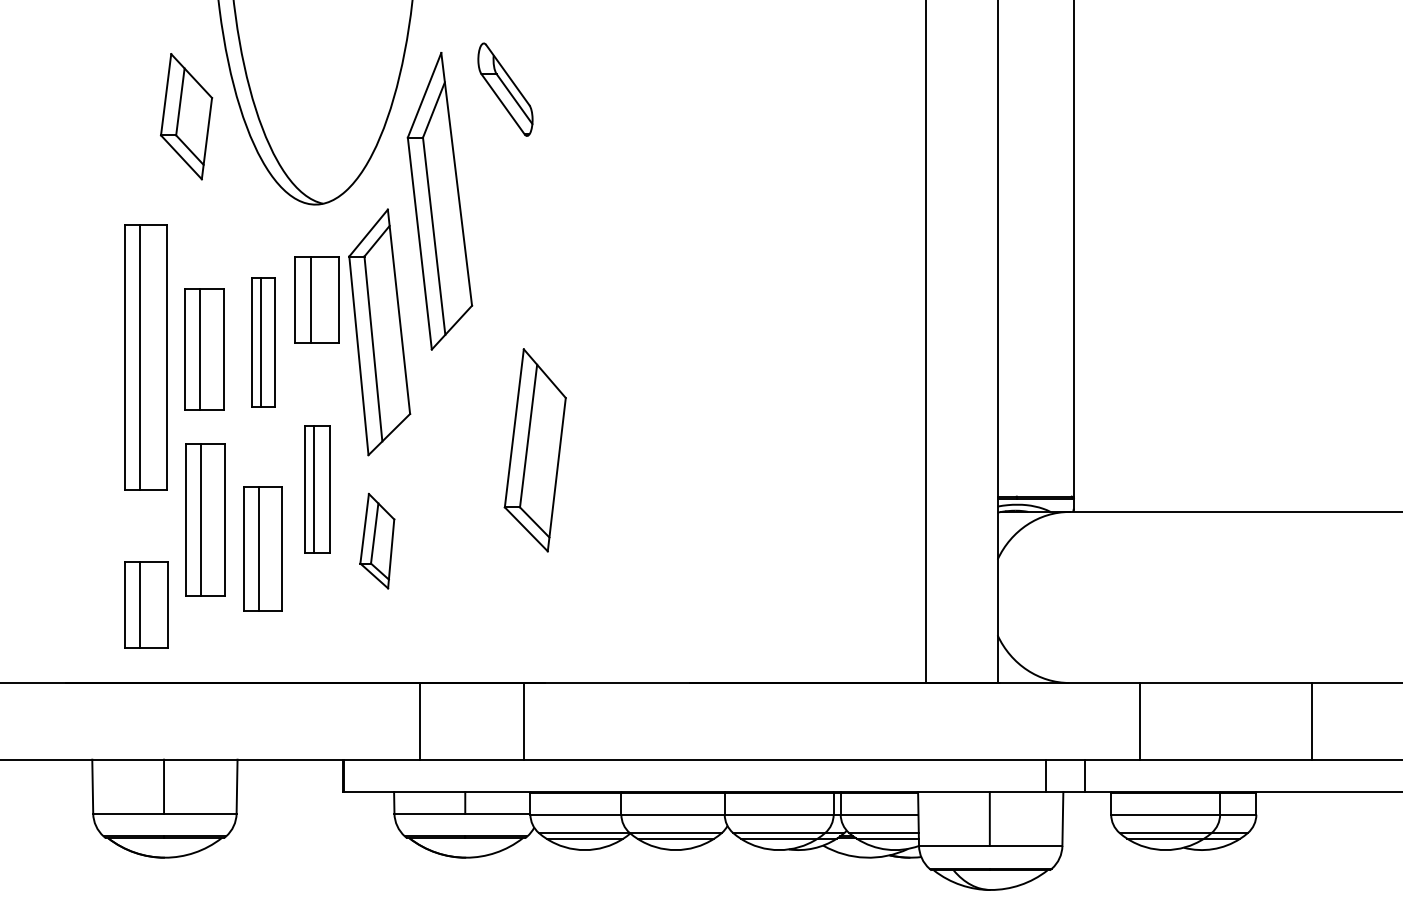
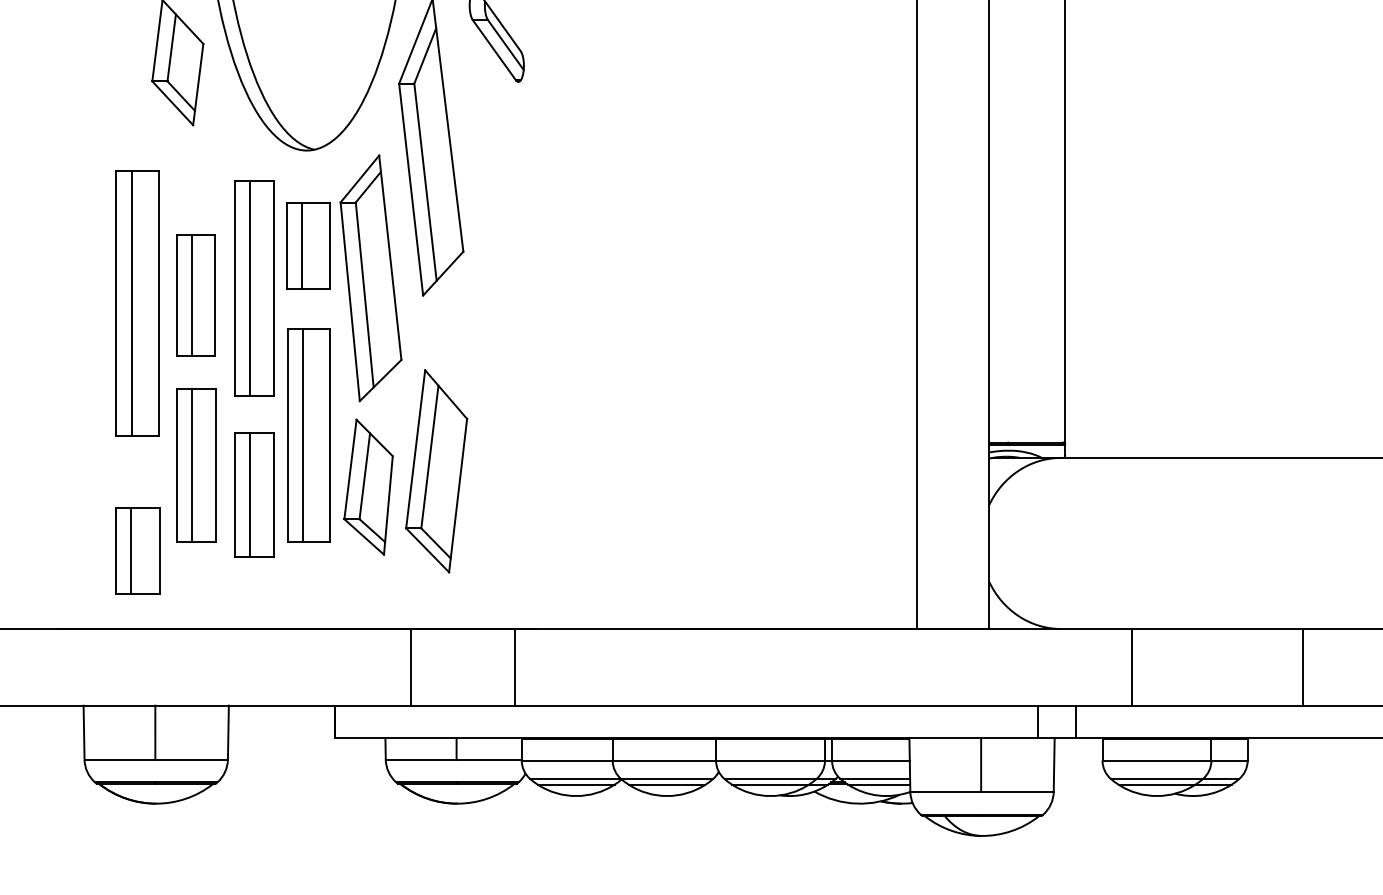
part: (263, 342) -> (254, 288), size x1.67
part: (534, 450) -> (435, 471), moved
part: (317, 489) -> (308, 435), size x1.67
part: (377, 540) -> (368, 486), size x1.43

